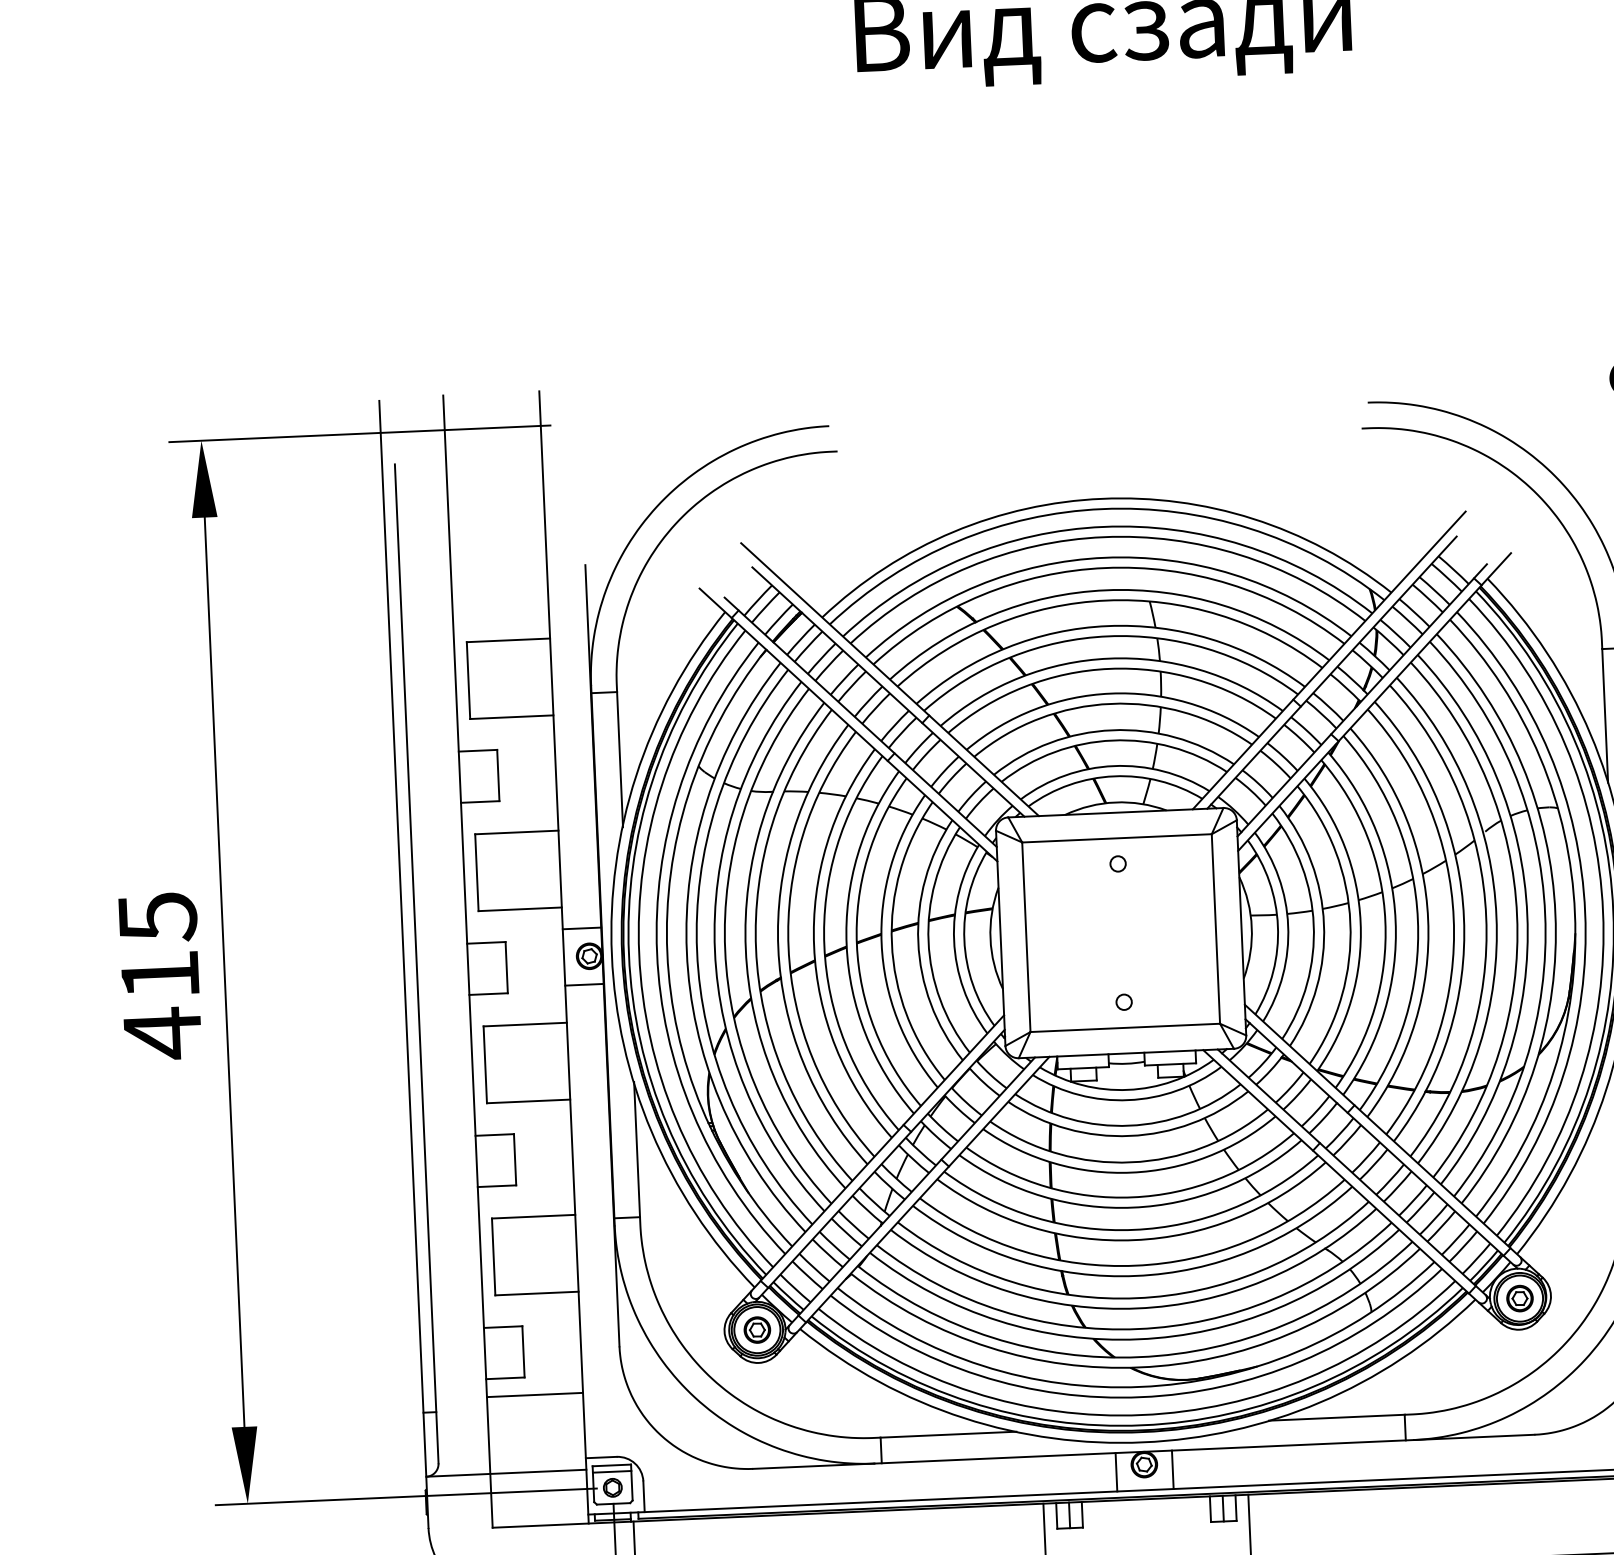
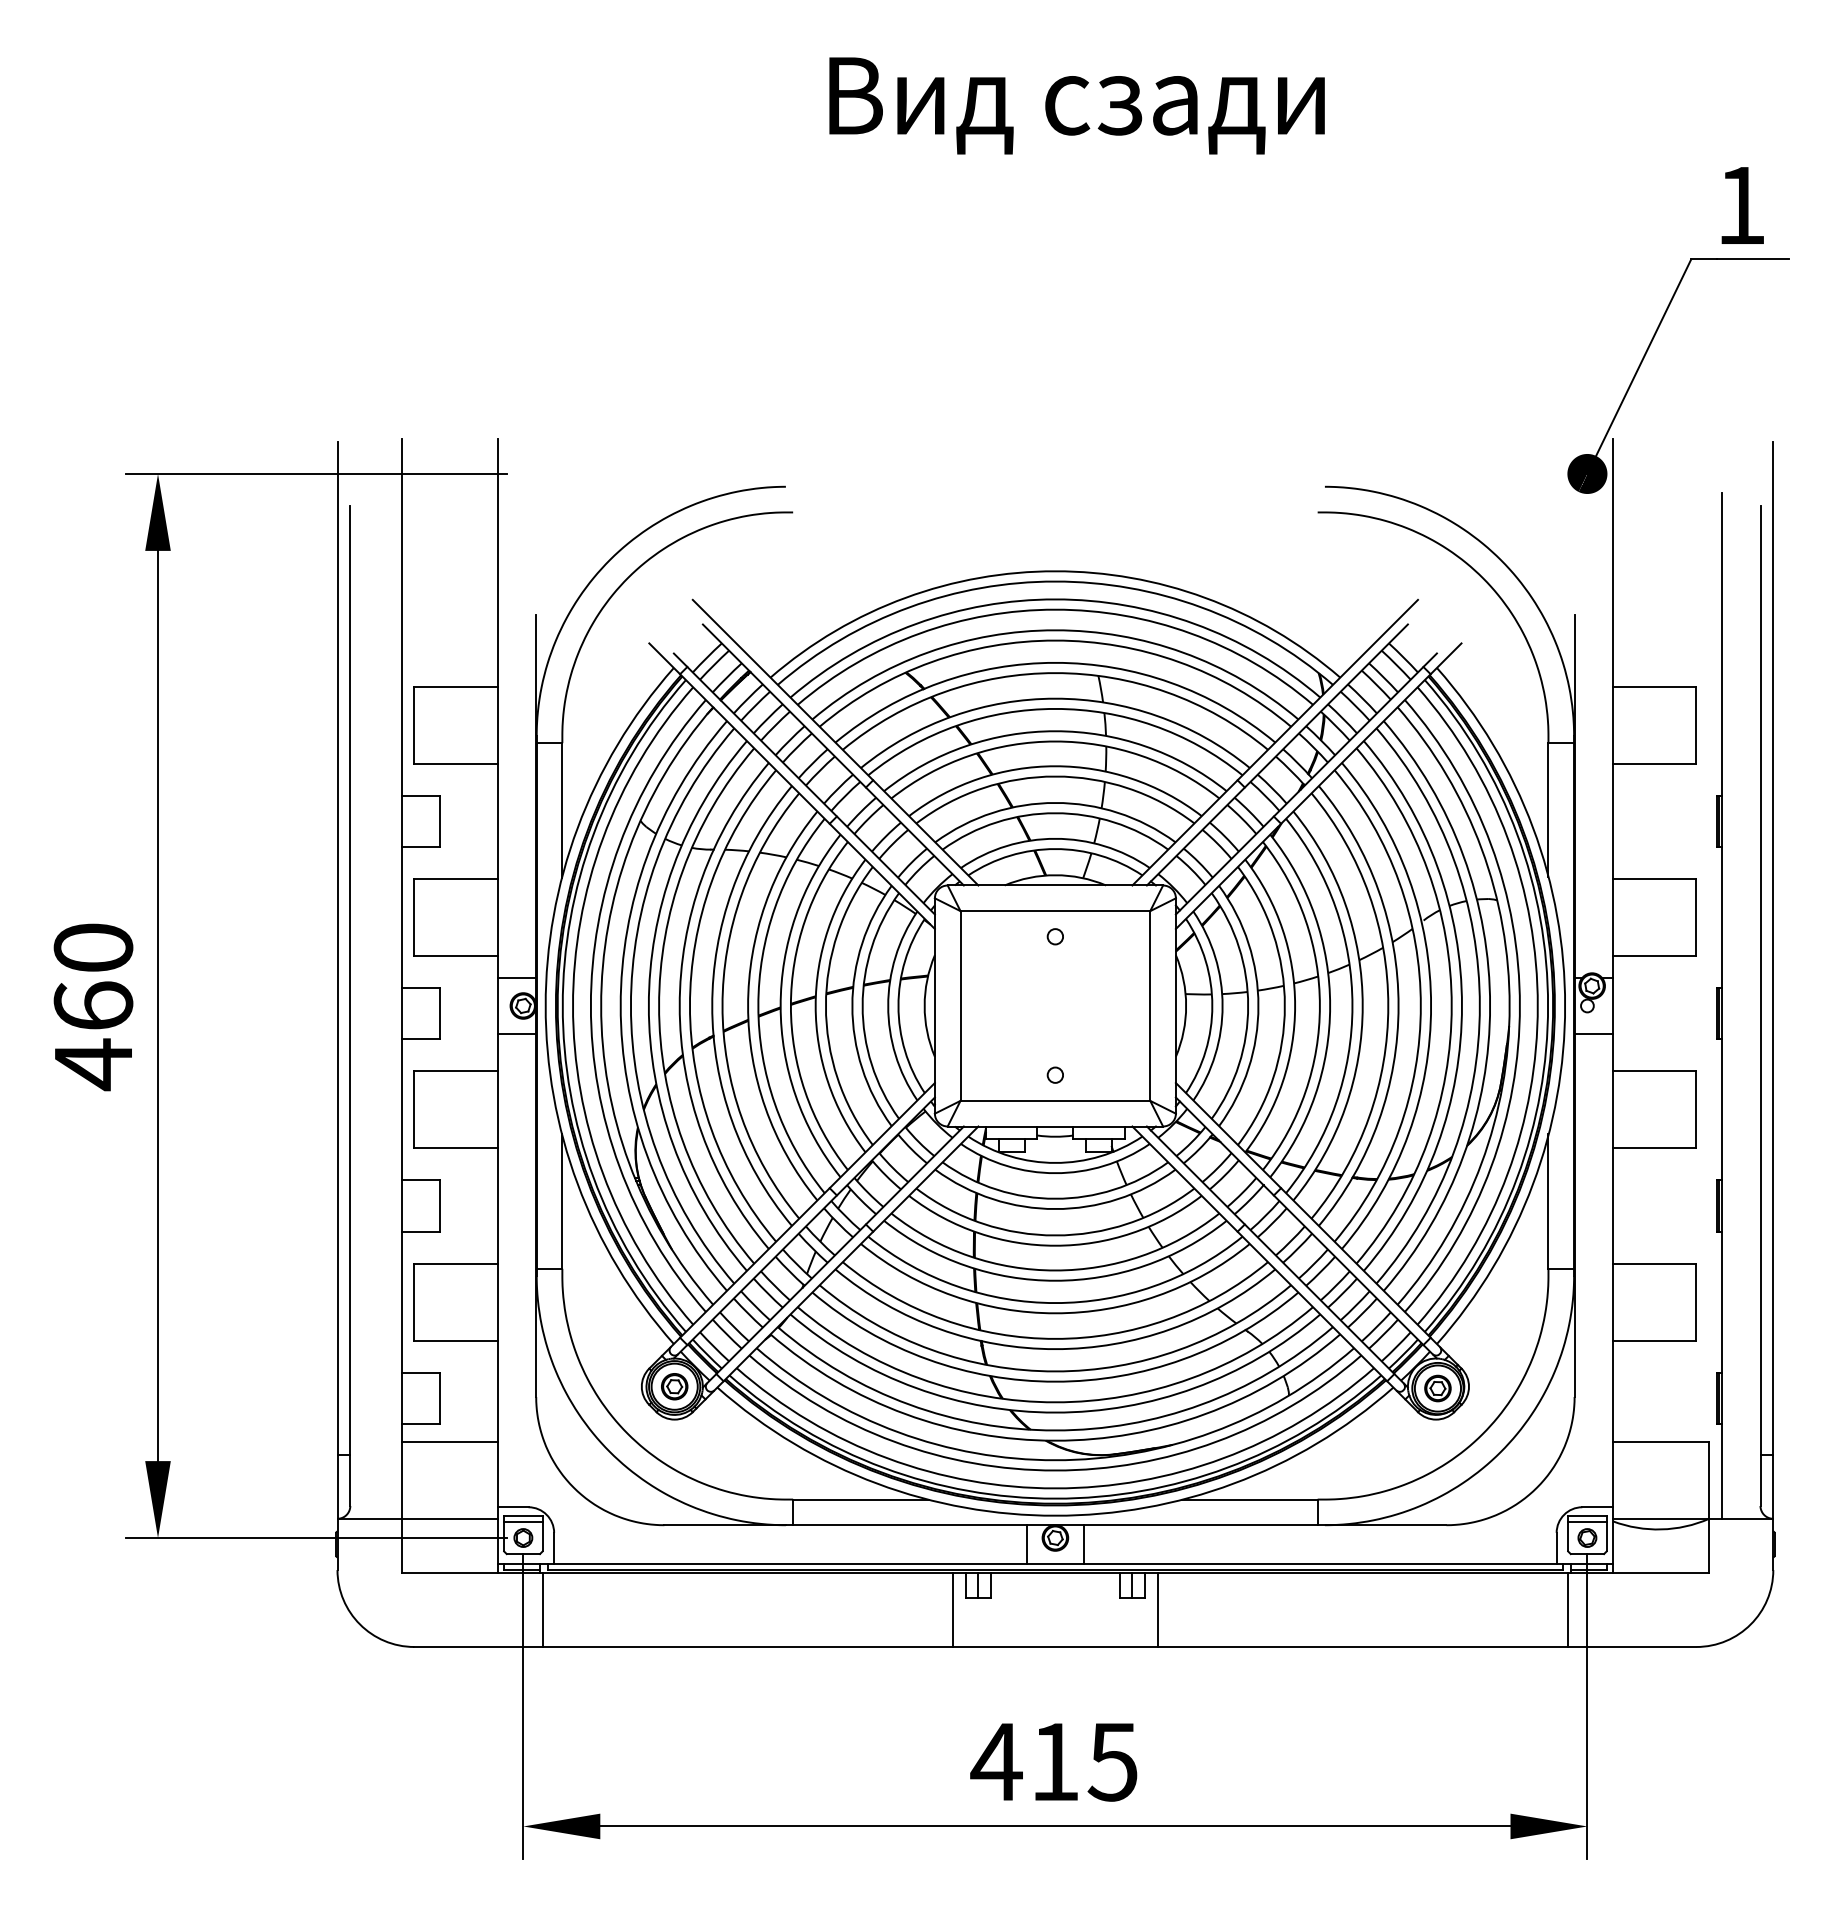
text: (158, 945) -> (93, 976), 415 -> 460

